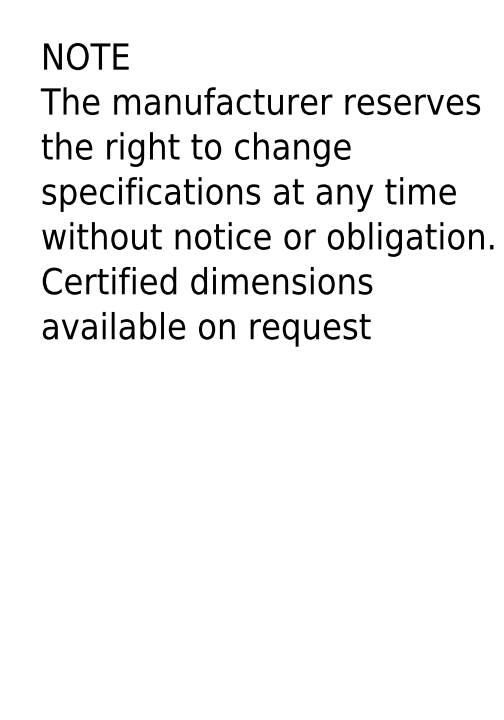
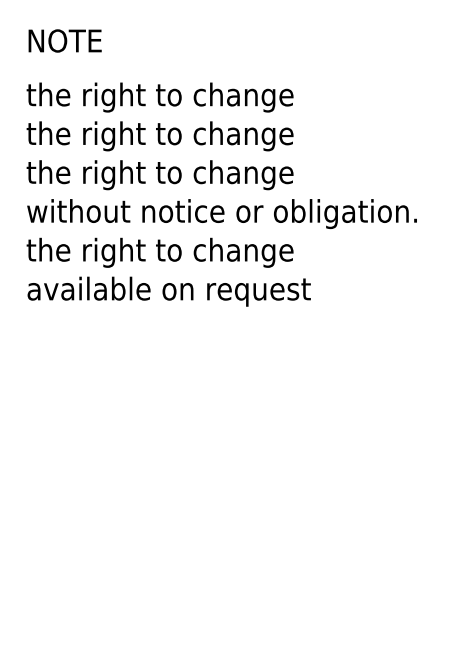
text: (85, 55) -> (64, 40), moved
text: (260, 104) -> (215, 97), The manufacturer reserves -> the right to change
text: (248, 194) -> (205, 175), specifications at any time -> the right to change
text: (207, 283) -> (169, 252), Certified dimensions -> the right to change

